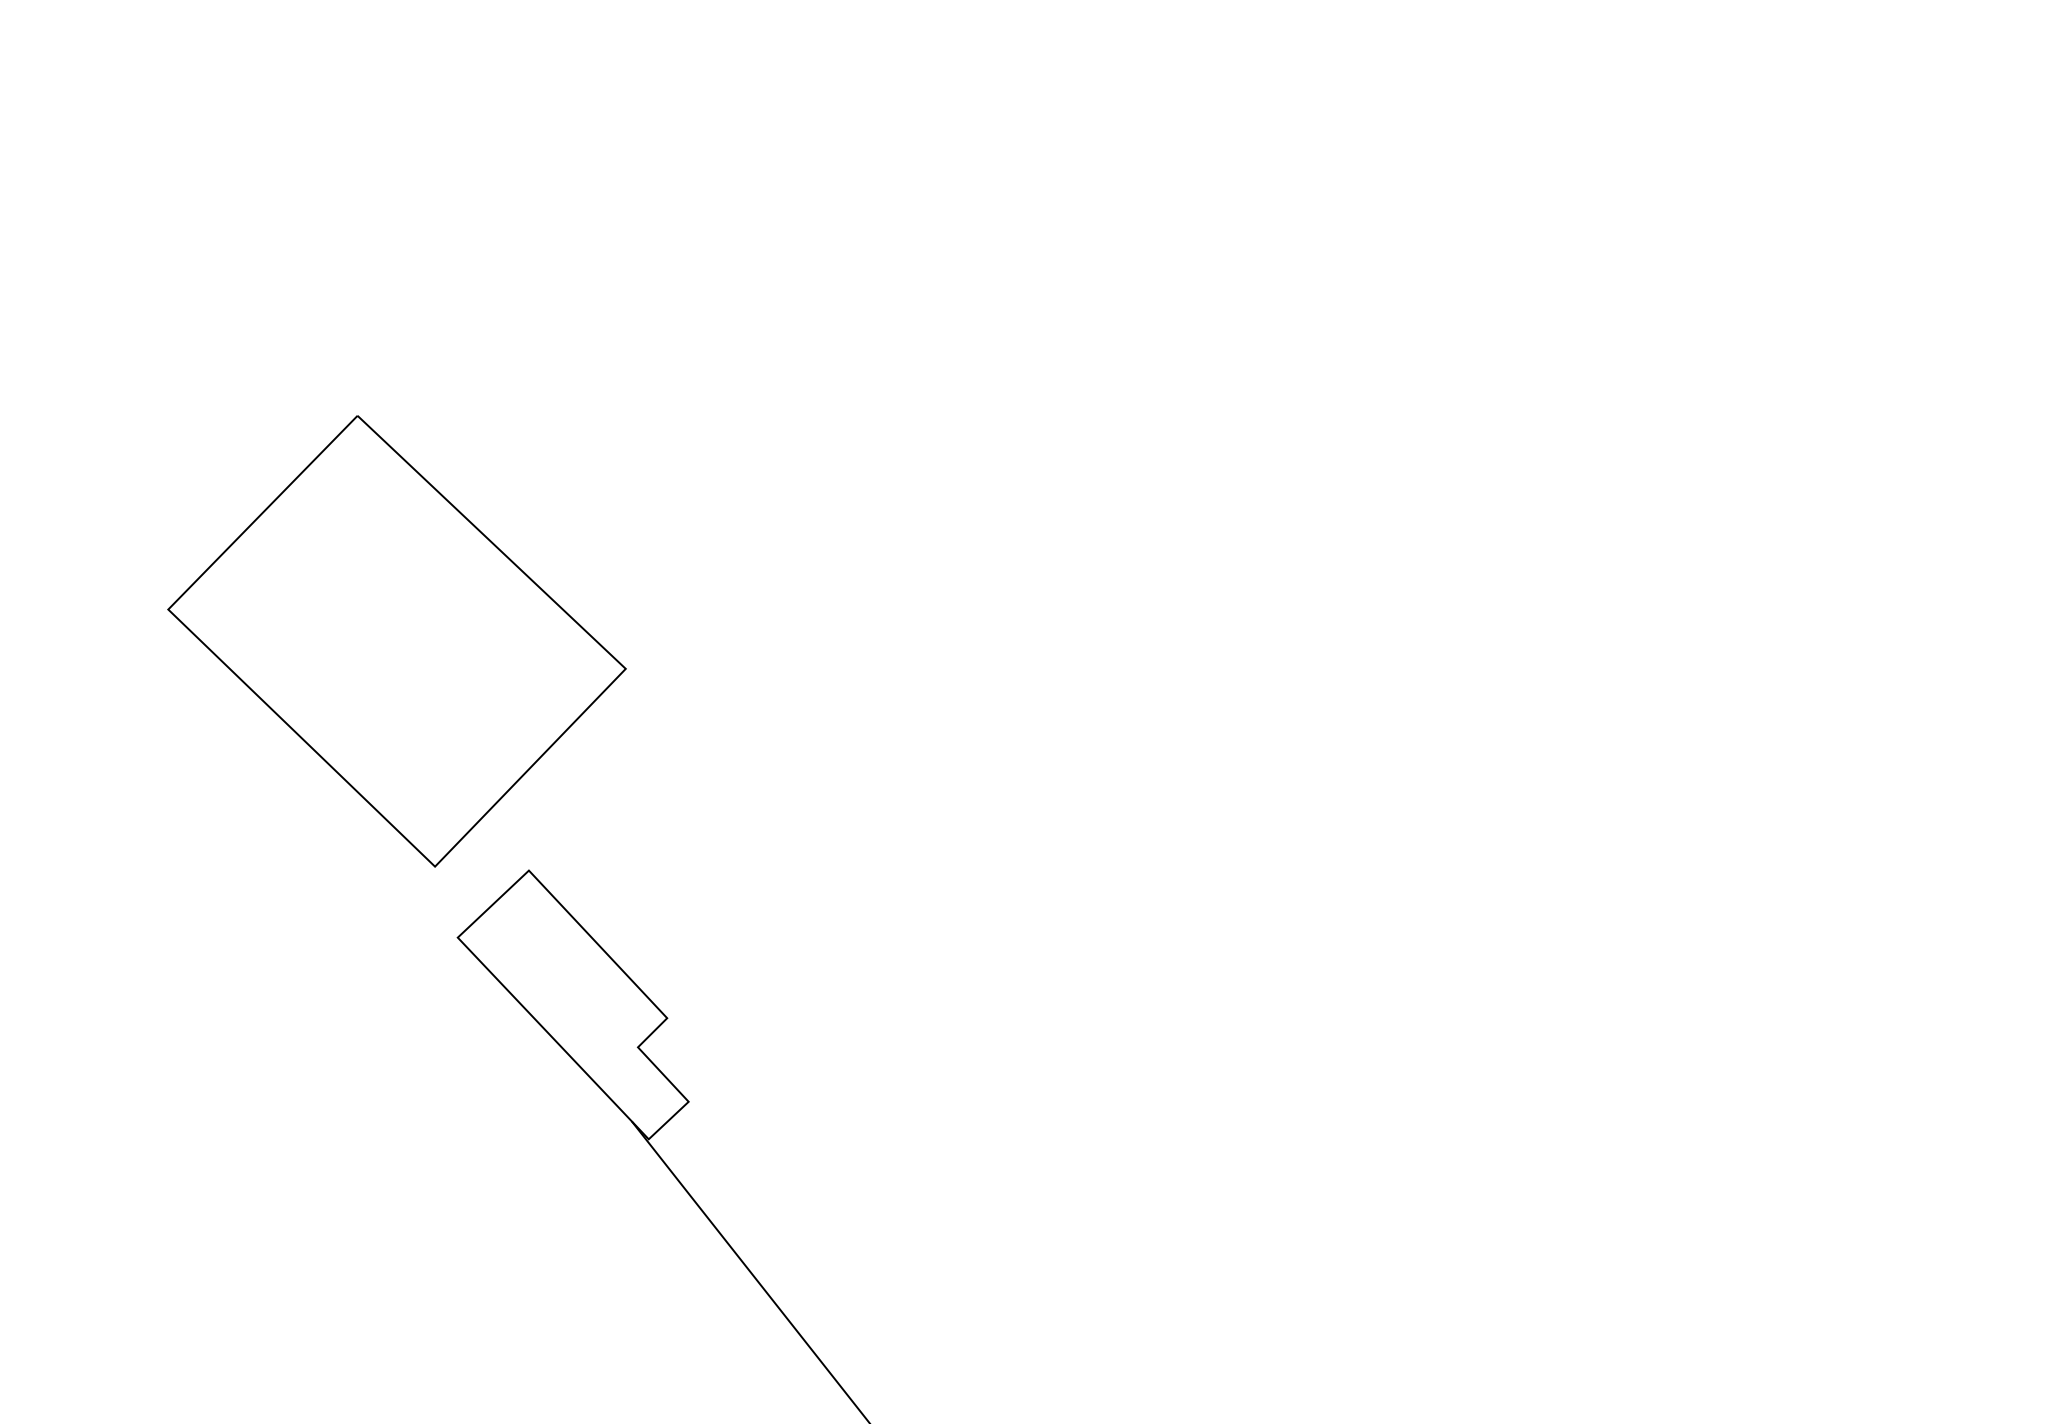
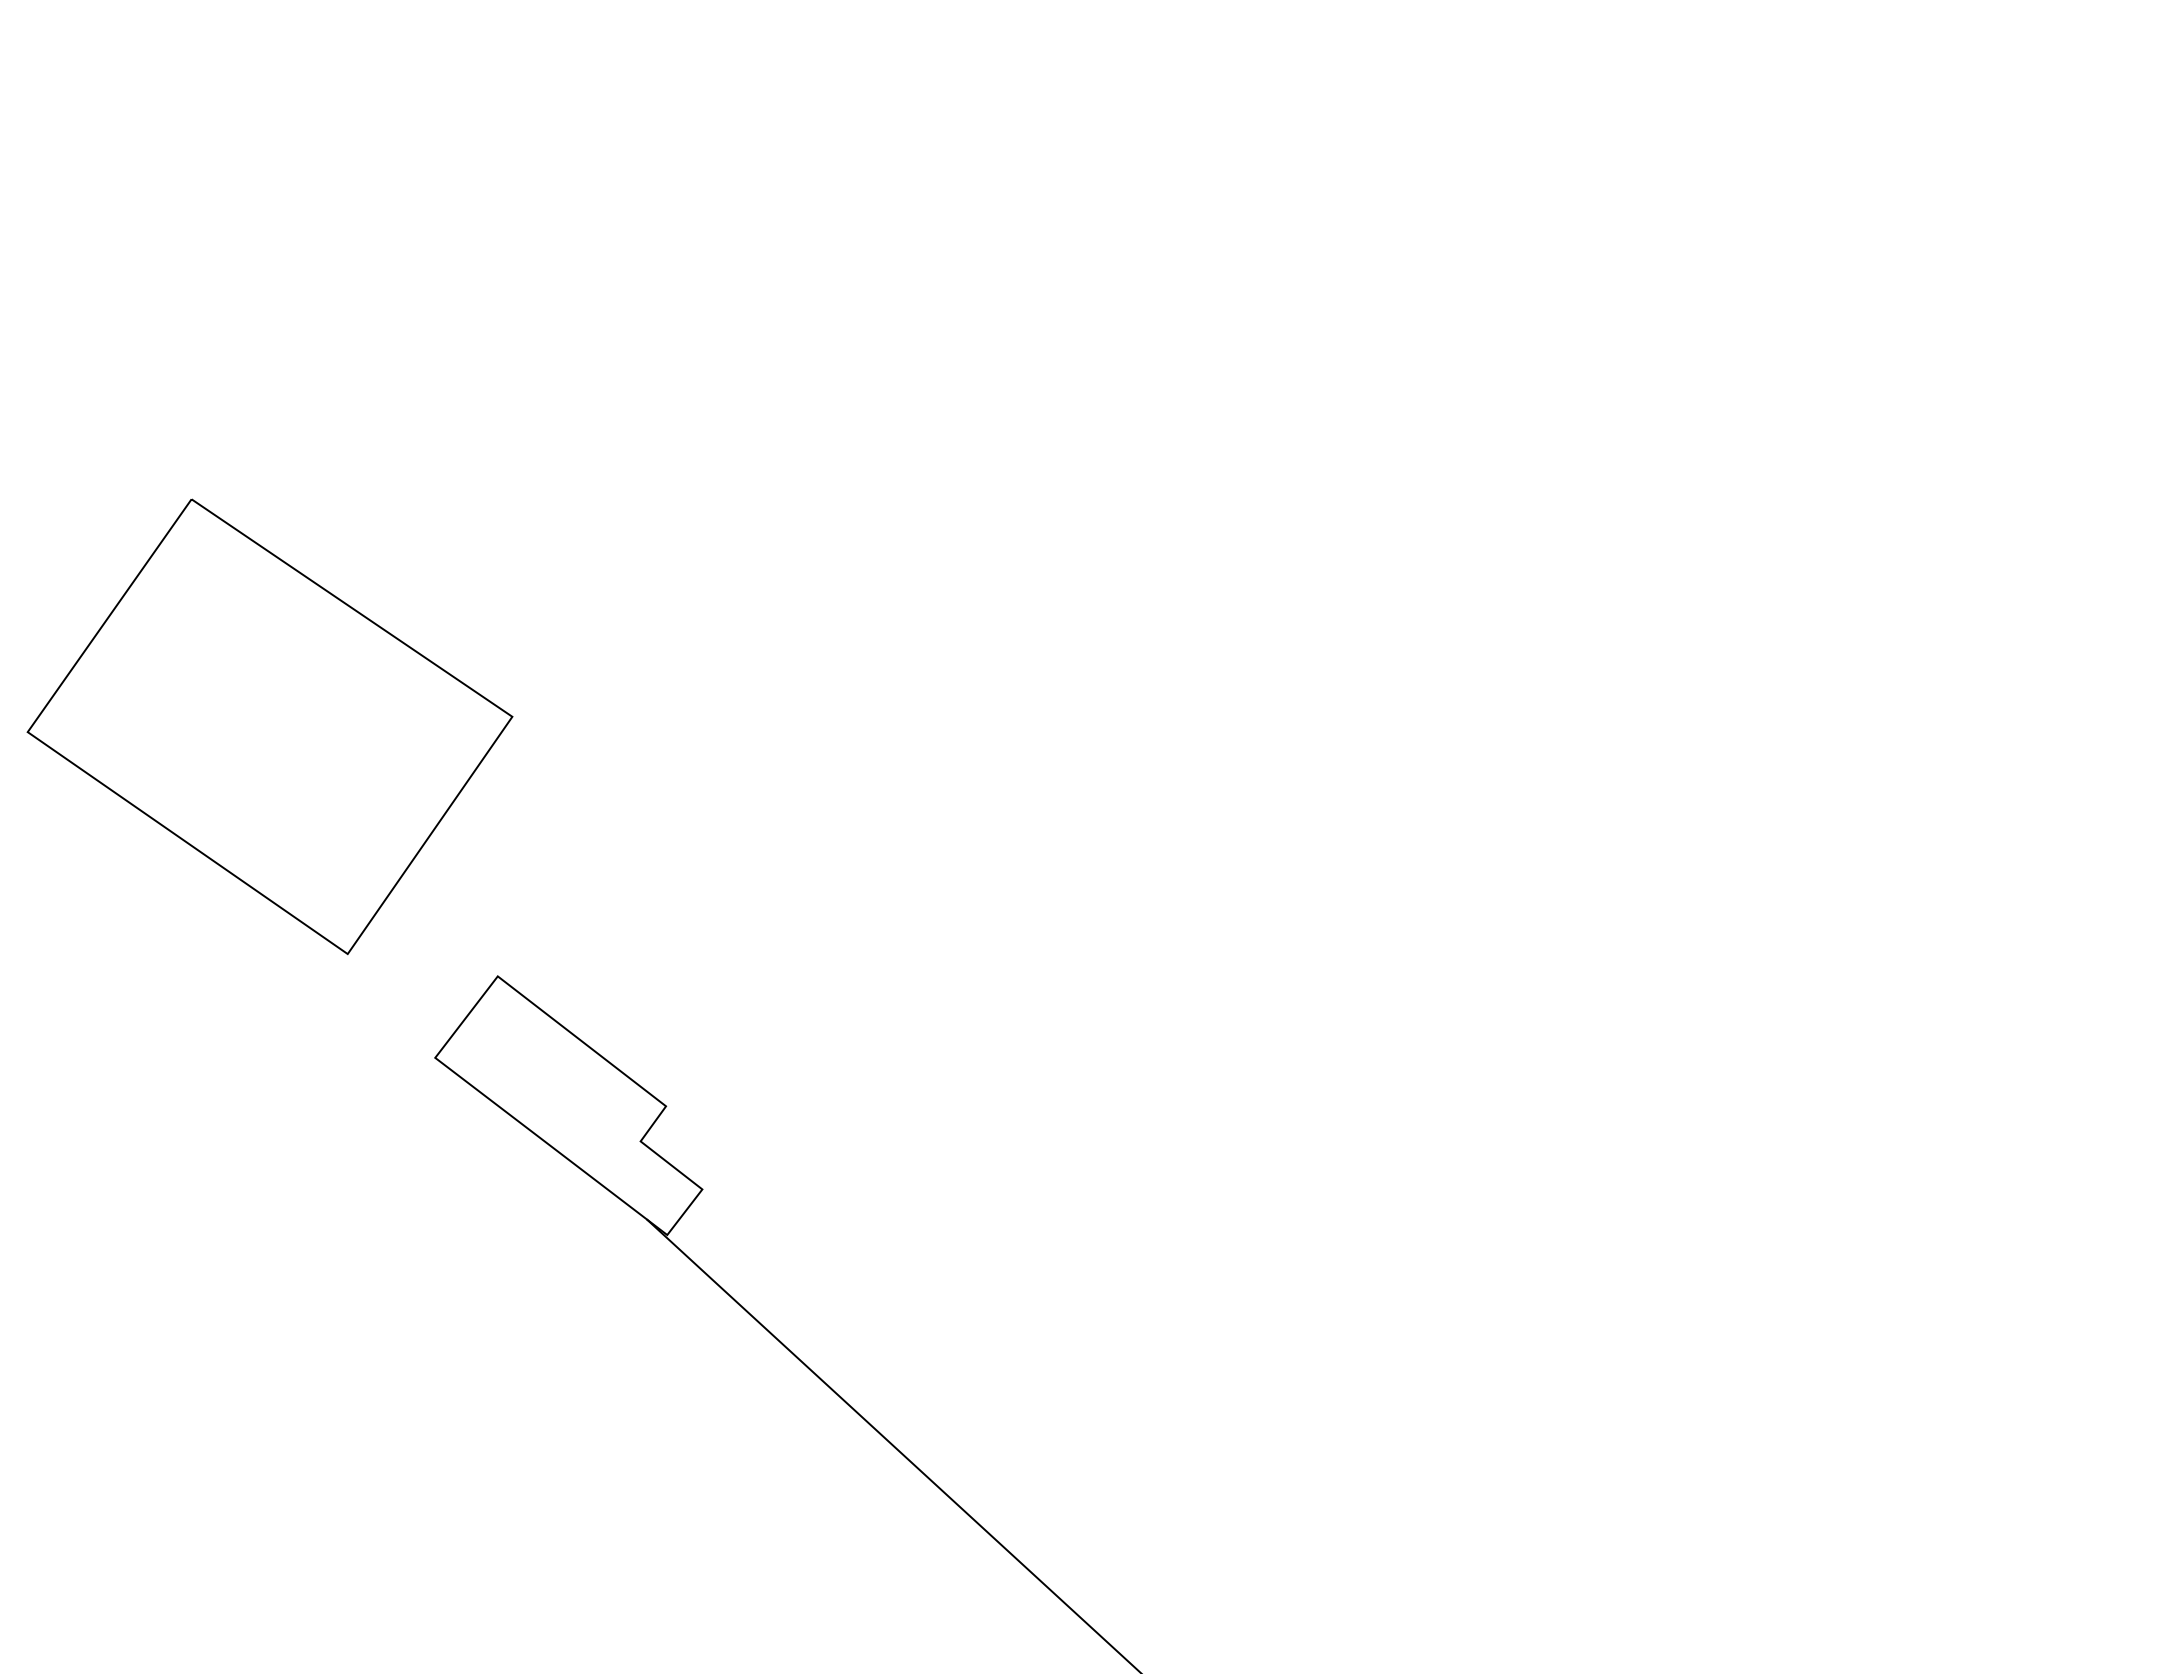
part: (396, 641) -> (269, 726), moved

